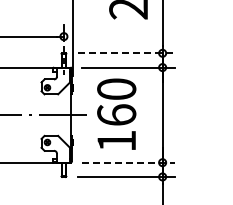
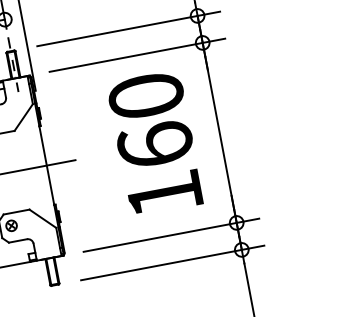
line: (126, 53) -> (129, 29), dashed -> solid
text: (116, 113) -> (154, 142), moved
line: (128, 162) -> (172, 234), dashed -> solid

